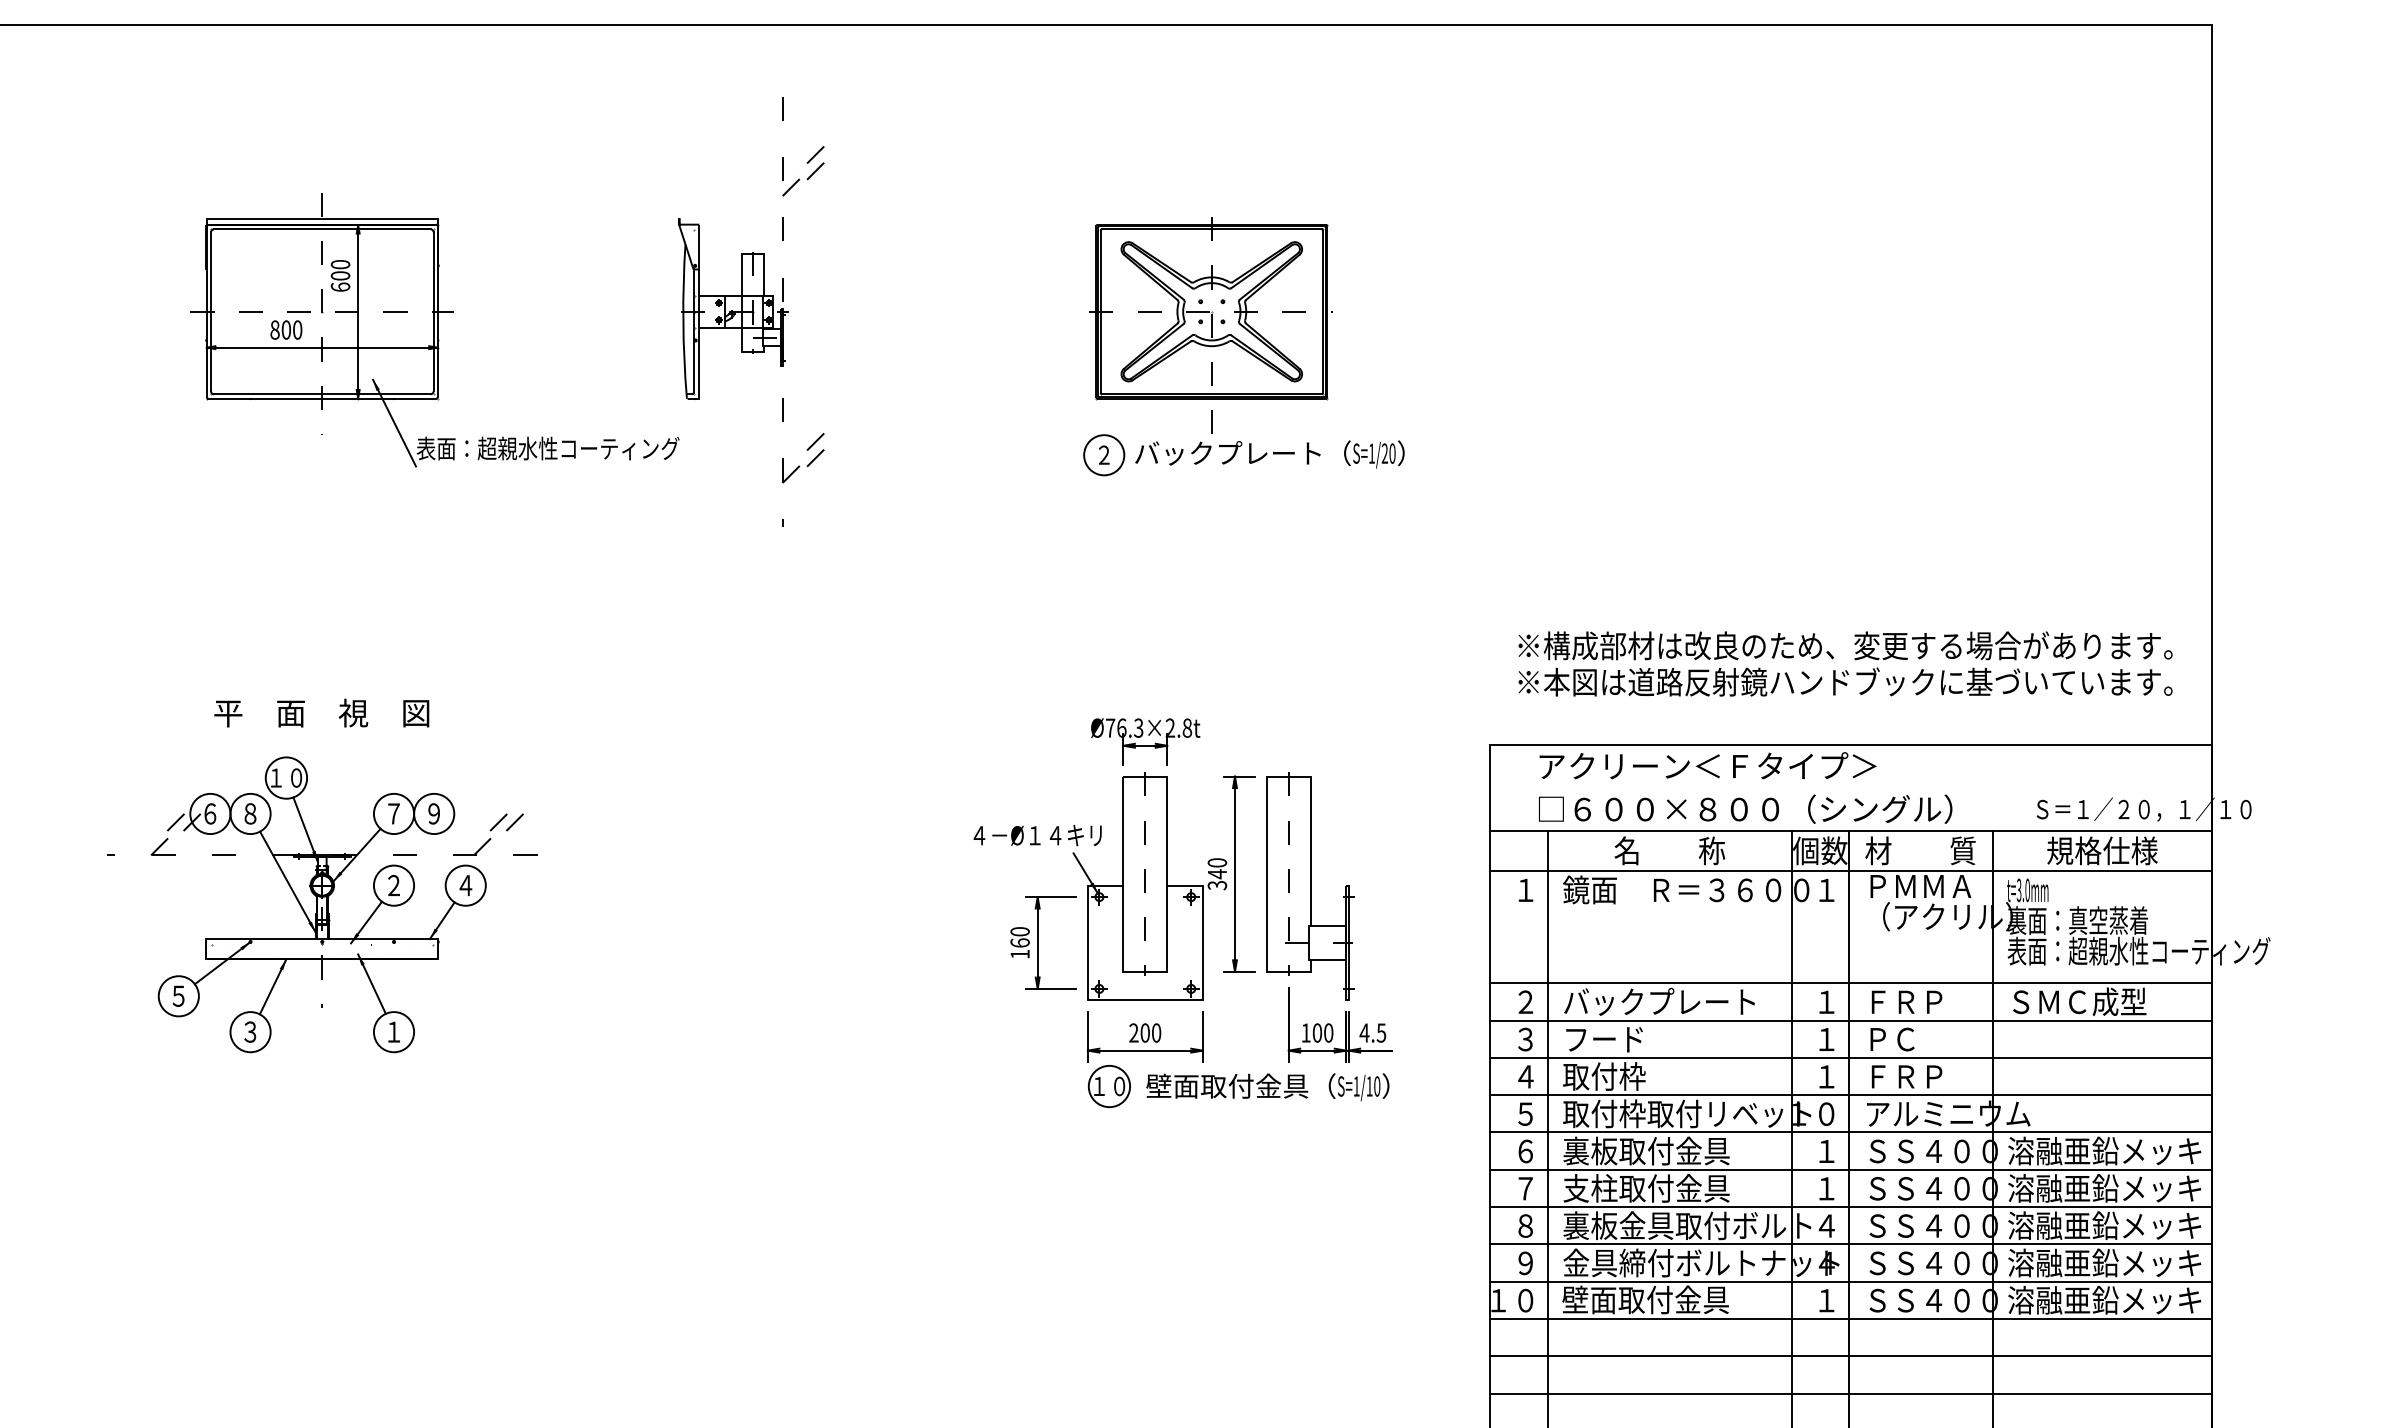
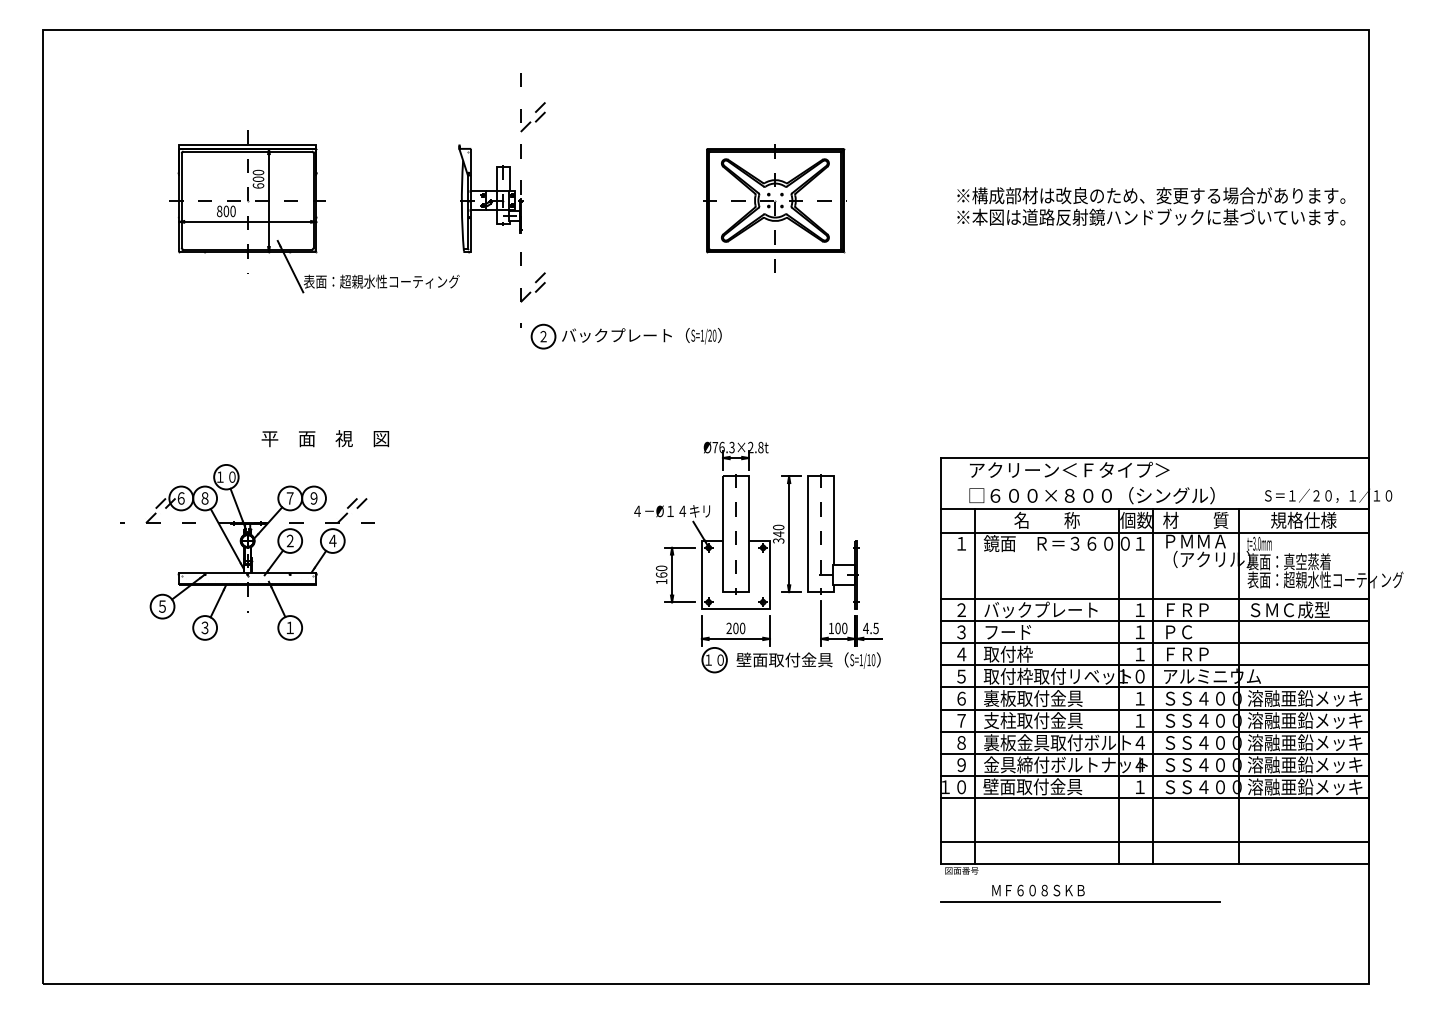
part: (1242, 454) -> (625, 336), moved
text: (1845, 663) -> (1151, 206), moved
text: (321, 712) -> (325, 438), moved
line: (1850, 1356) -> (1154, 820), removed

